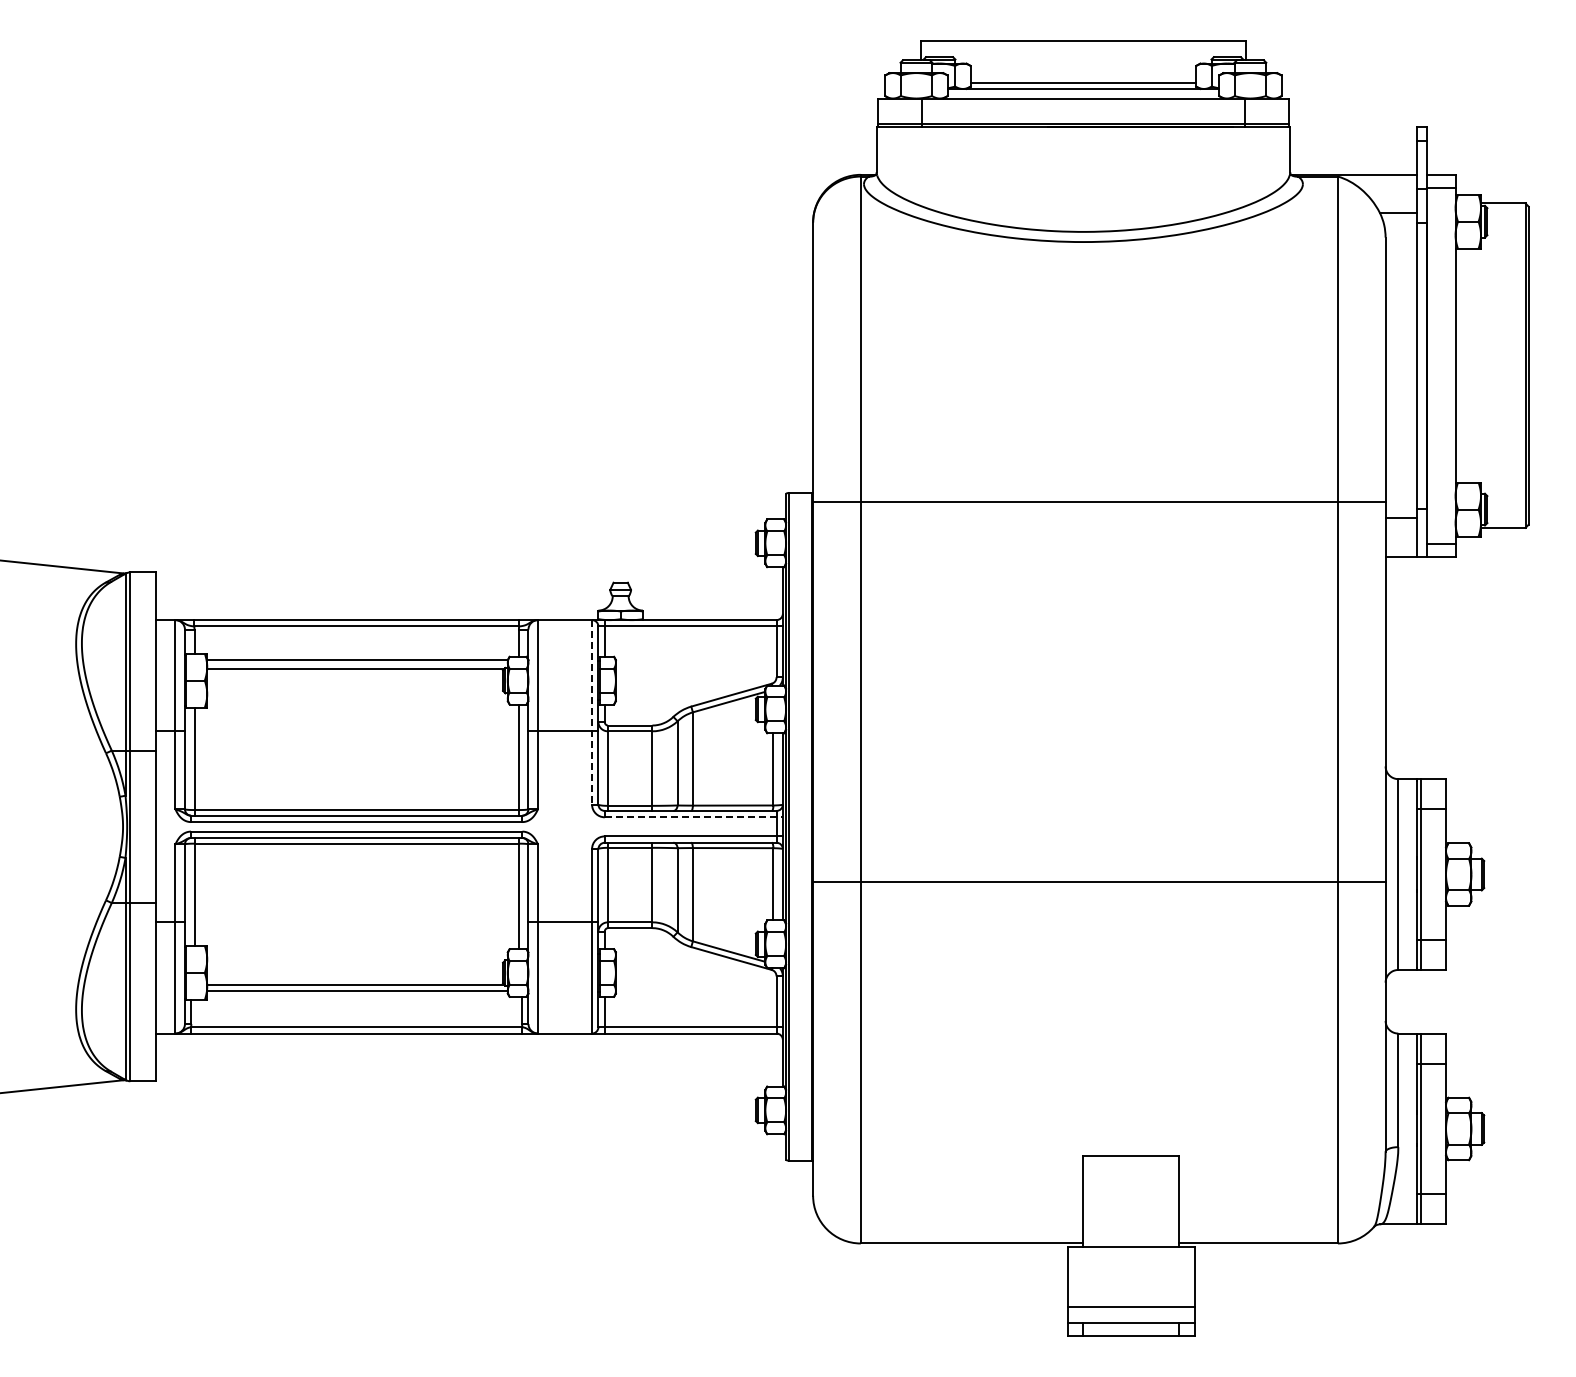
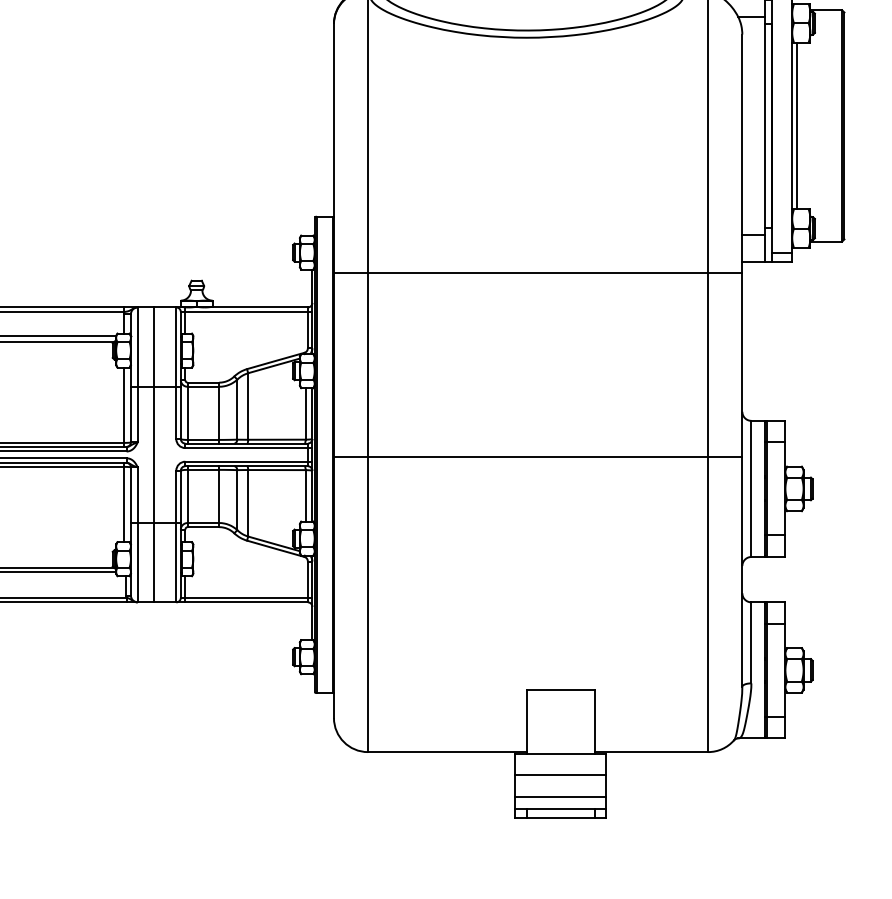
line: (1461, 365) -> (796, 125), added
line: (1099, 502) -> (538, 272), moved
line: (592, 712) -> (176, 373), dashed -> solid
line: (694, 817) -> (249, 448), dashed -> solid
line: (560, 826) -> (153, 454), added
line: (1099, 882) -> (538, 457), moved
line: (1130, 1275) -> (560, 774), added

